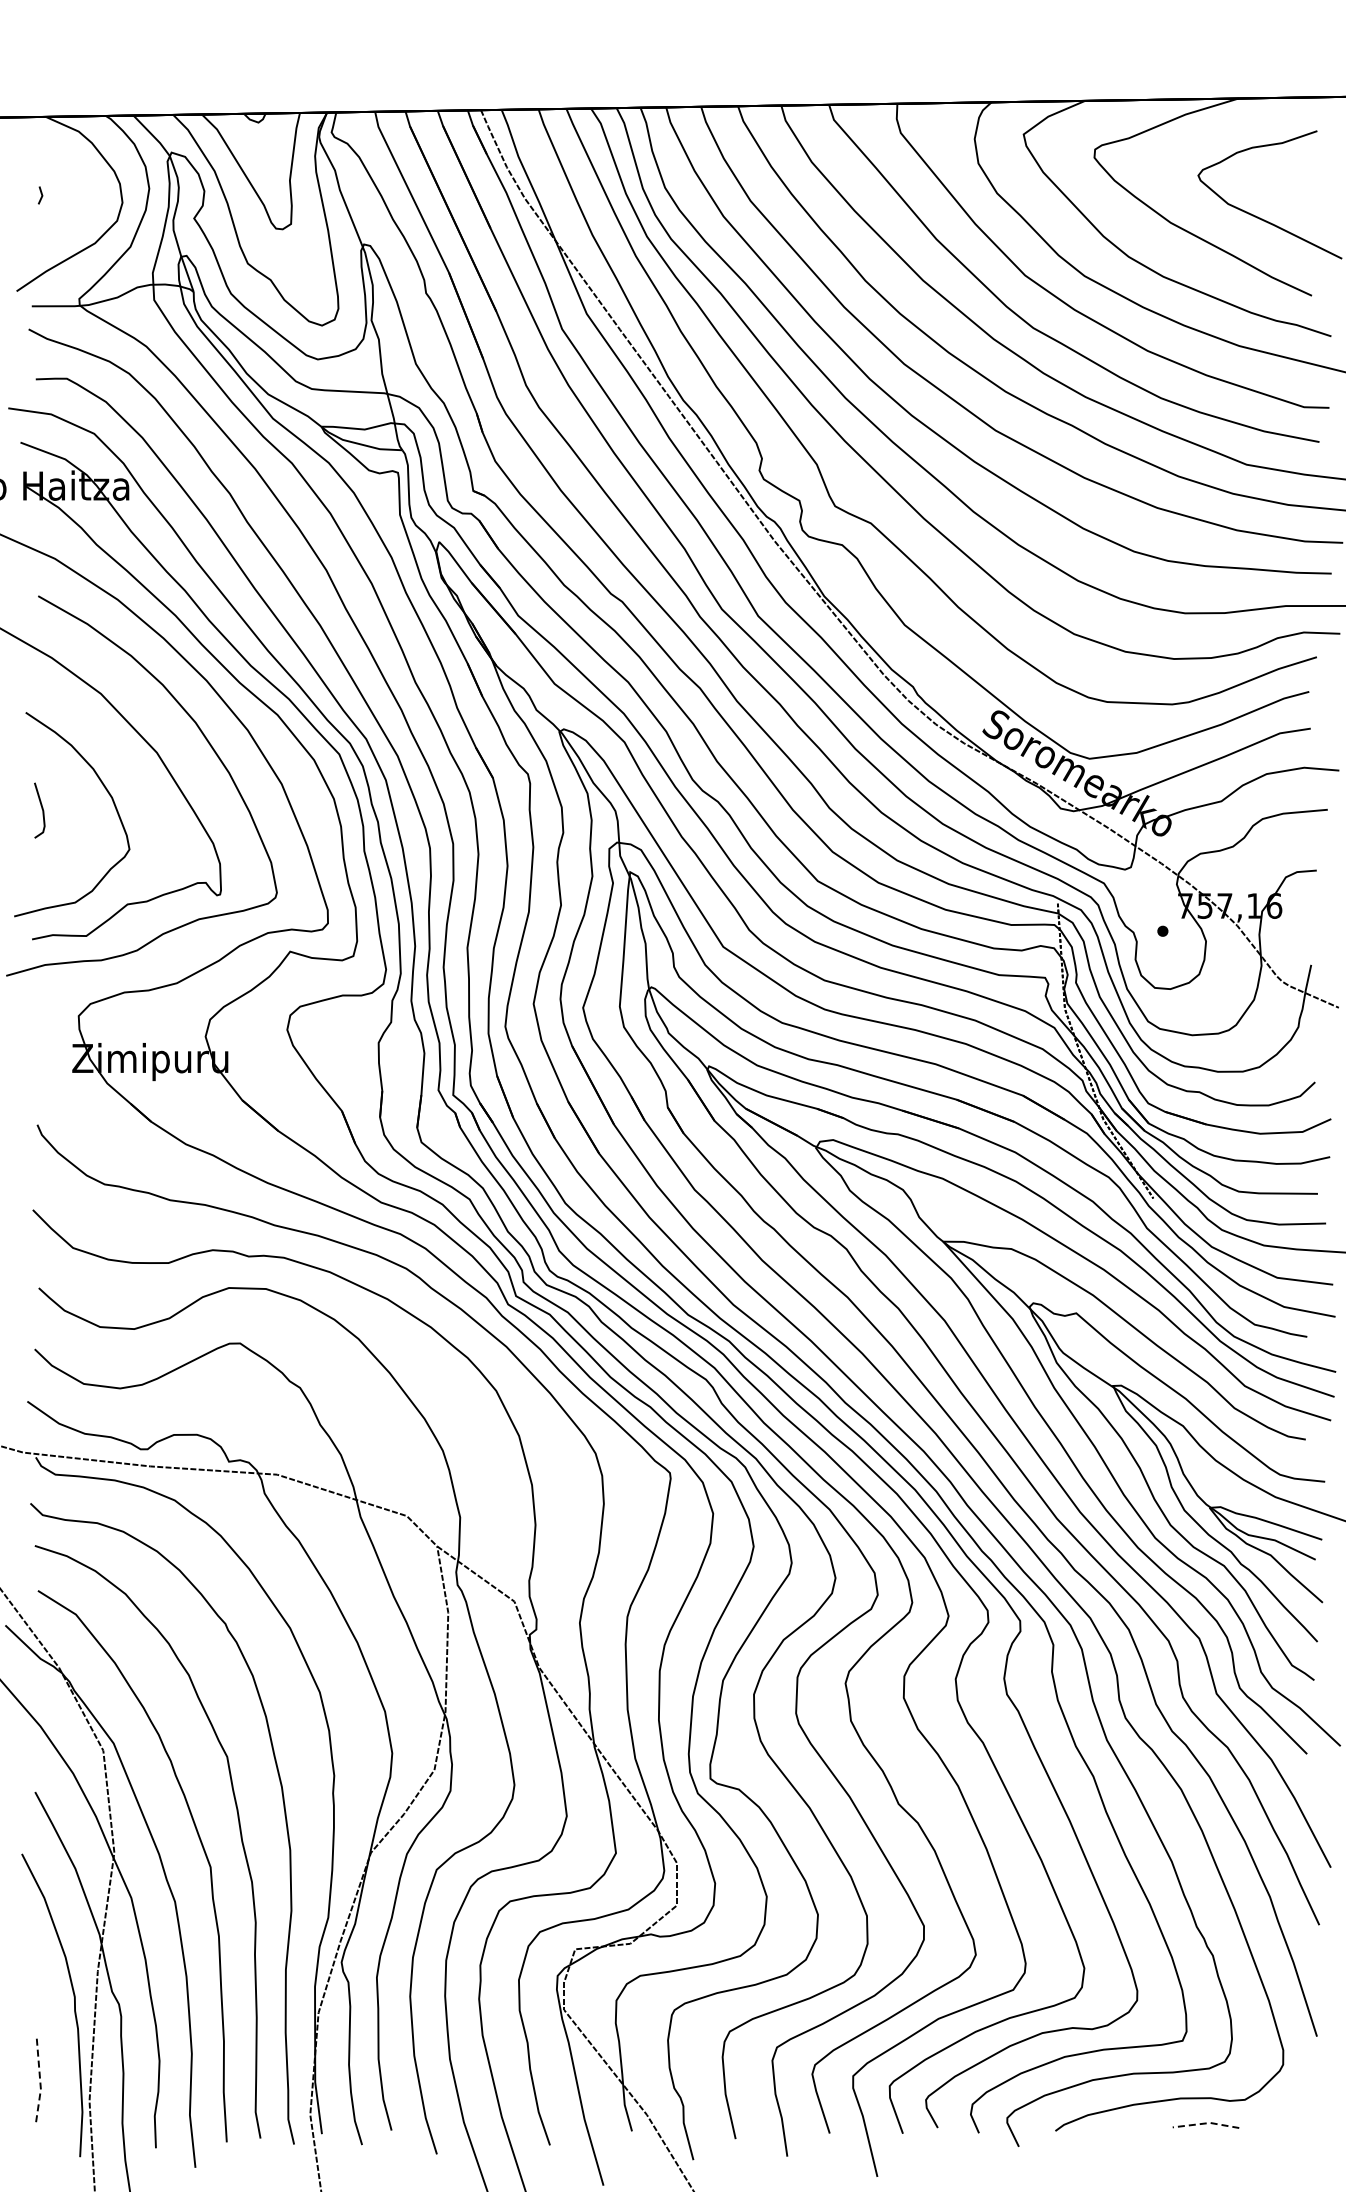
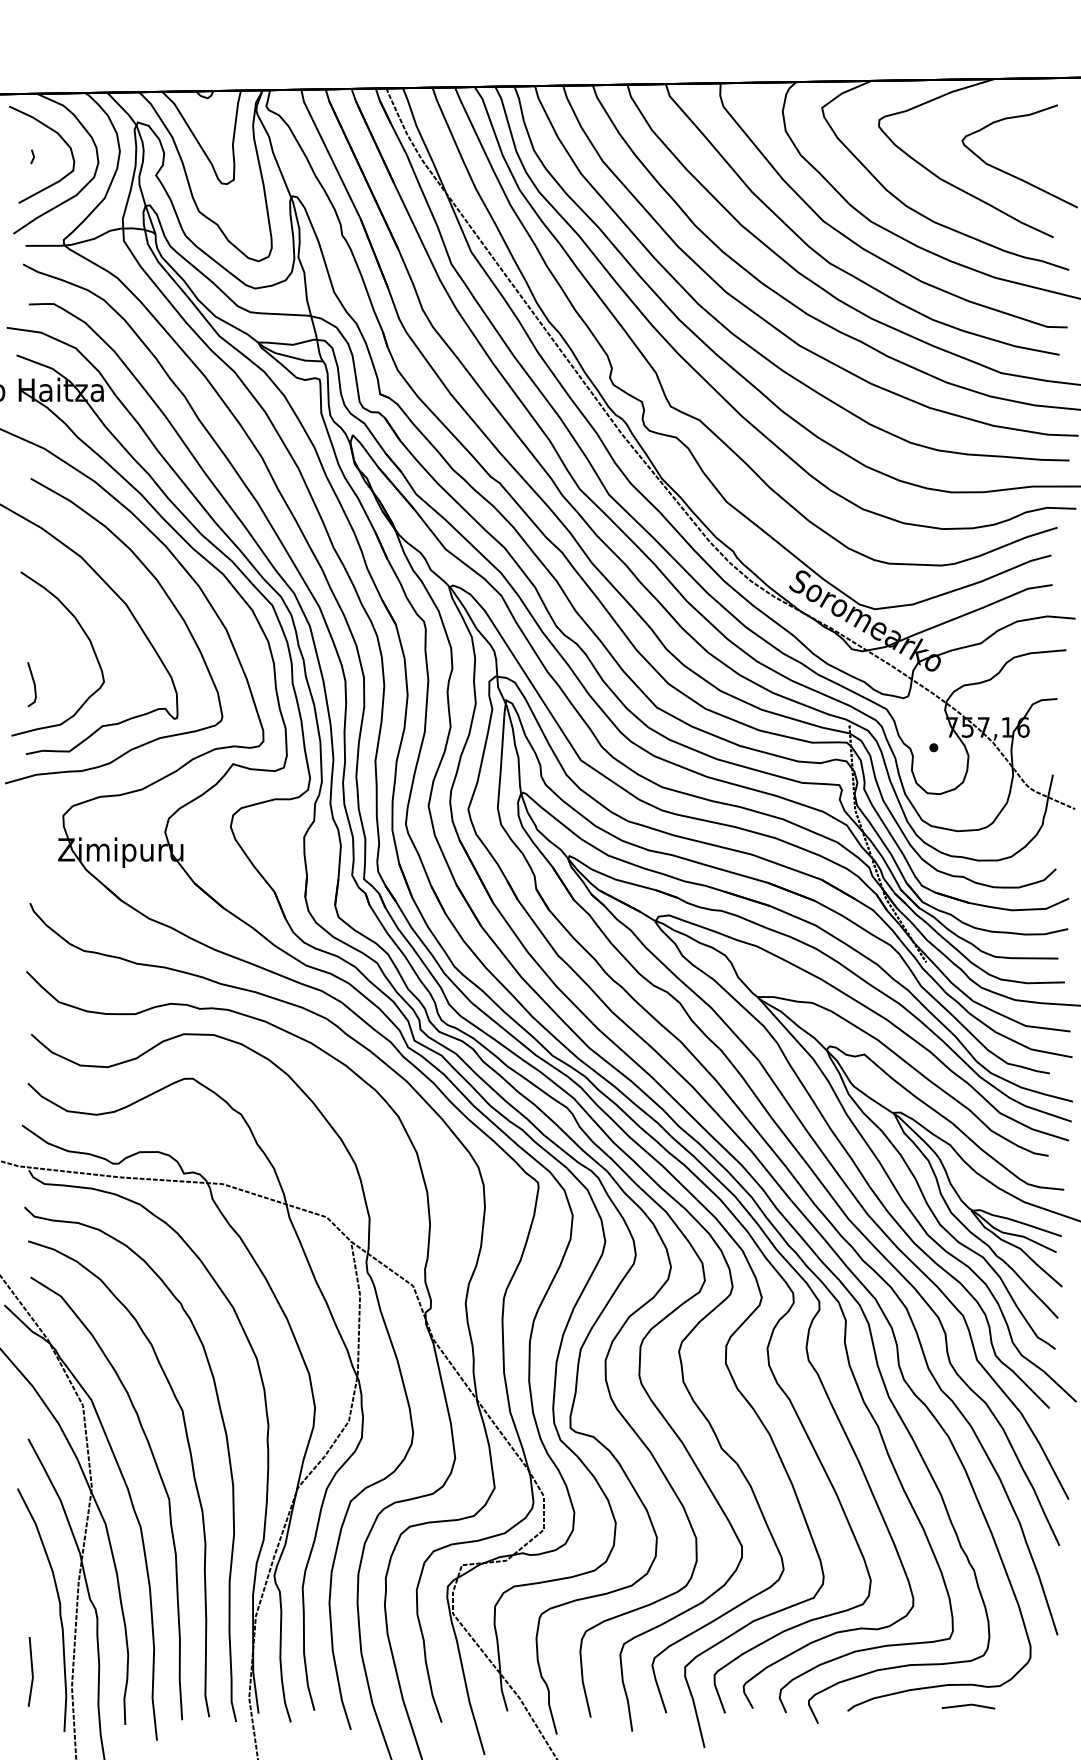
curve: (77, 174) -> (62, 140), added
line: (41, 809) -> (33, 683), moved
line: (40, 2083) -> (32, 1672), dashed -> solid
line: (1206, 2123) -> (968, 1705), dashed -> solid

